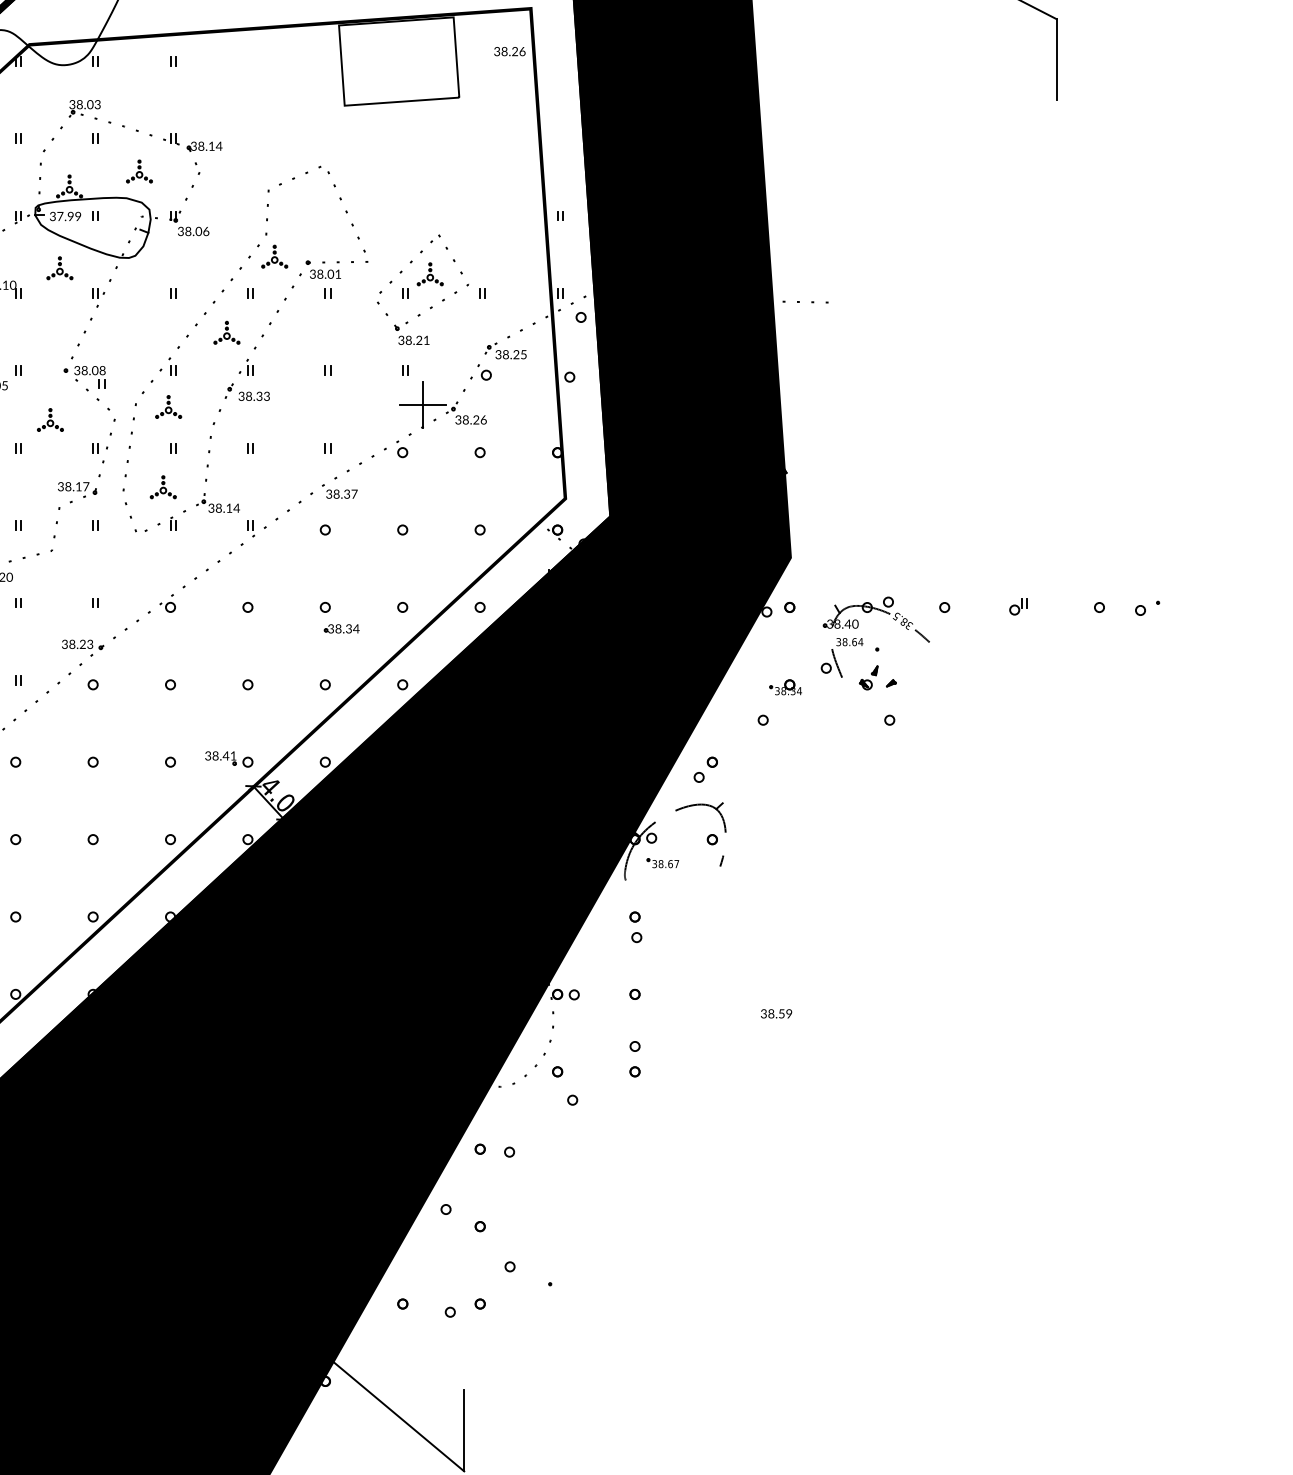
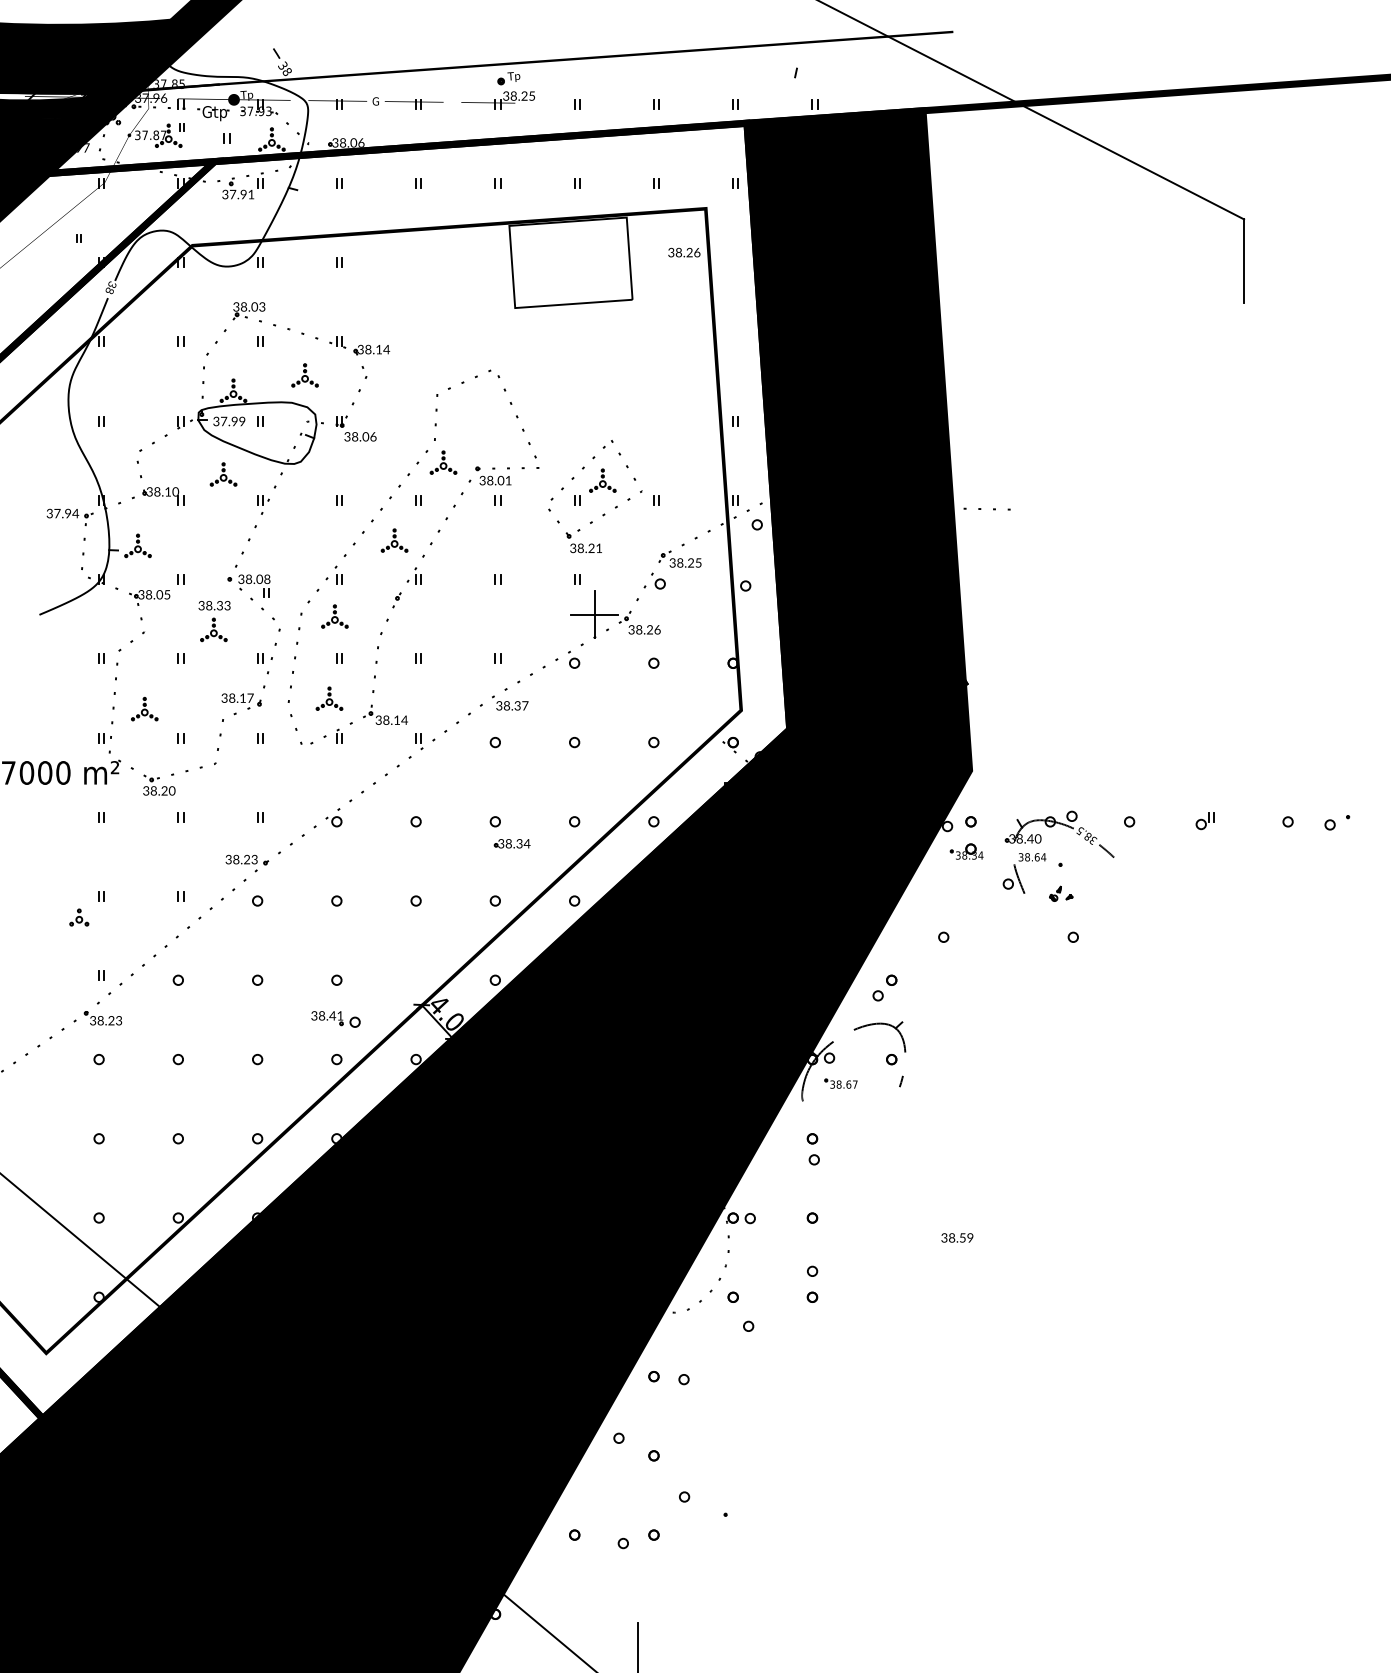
text: (254, 396) -> (214, 605), moved
part: (877, 677) -> (1060, 893), size x0.6
part: (785, 687) -> (966, 851), moved
part: (228, 759) -> (335, 1019), moved

